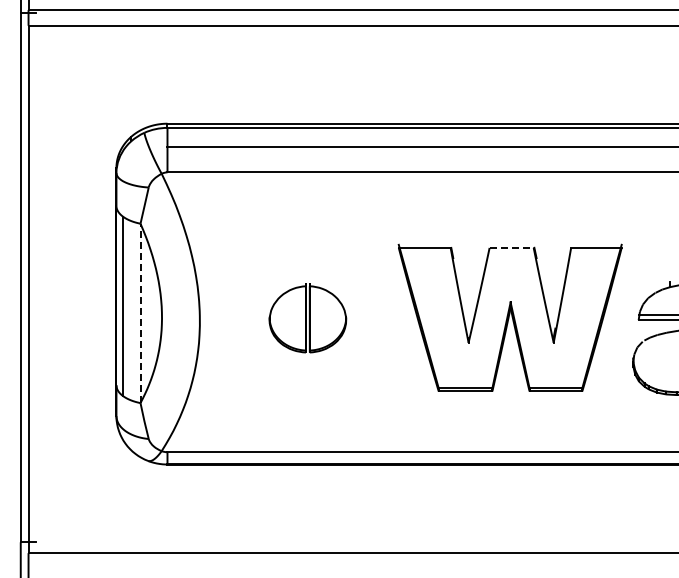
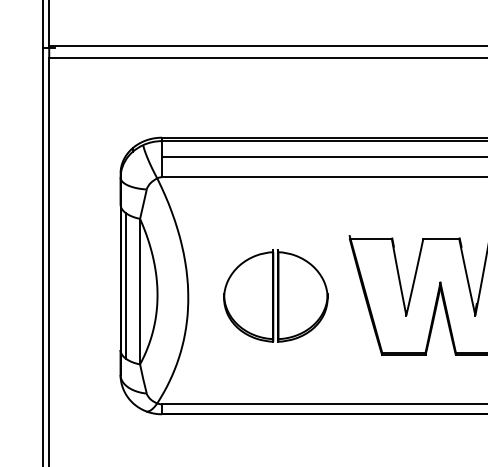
line: (512, 247) -> (441, 238), dashed -> solid
line: (140, 313) -> (140, 291), dashed -> solid
part: (307, 318) -> (275, 295), size x1.67

